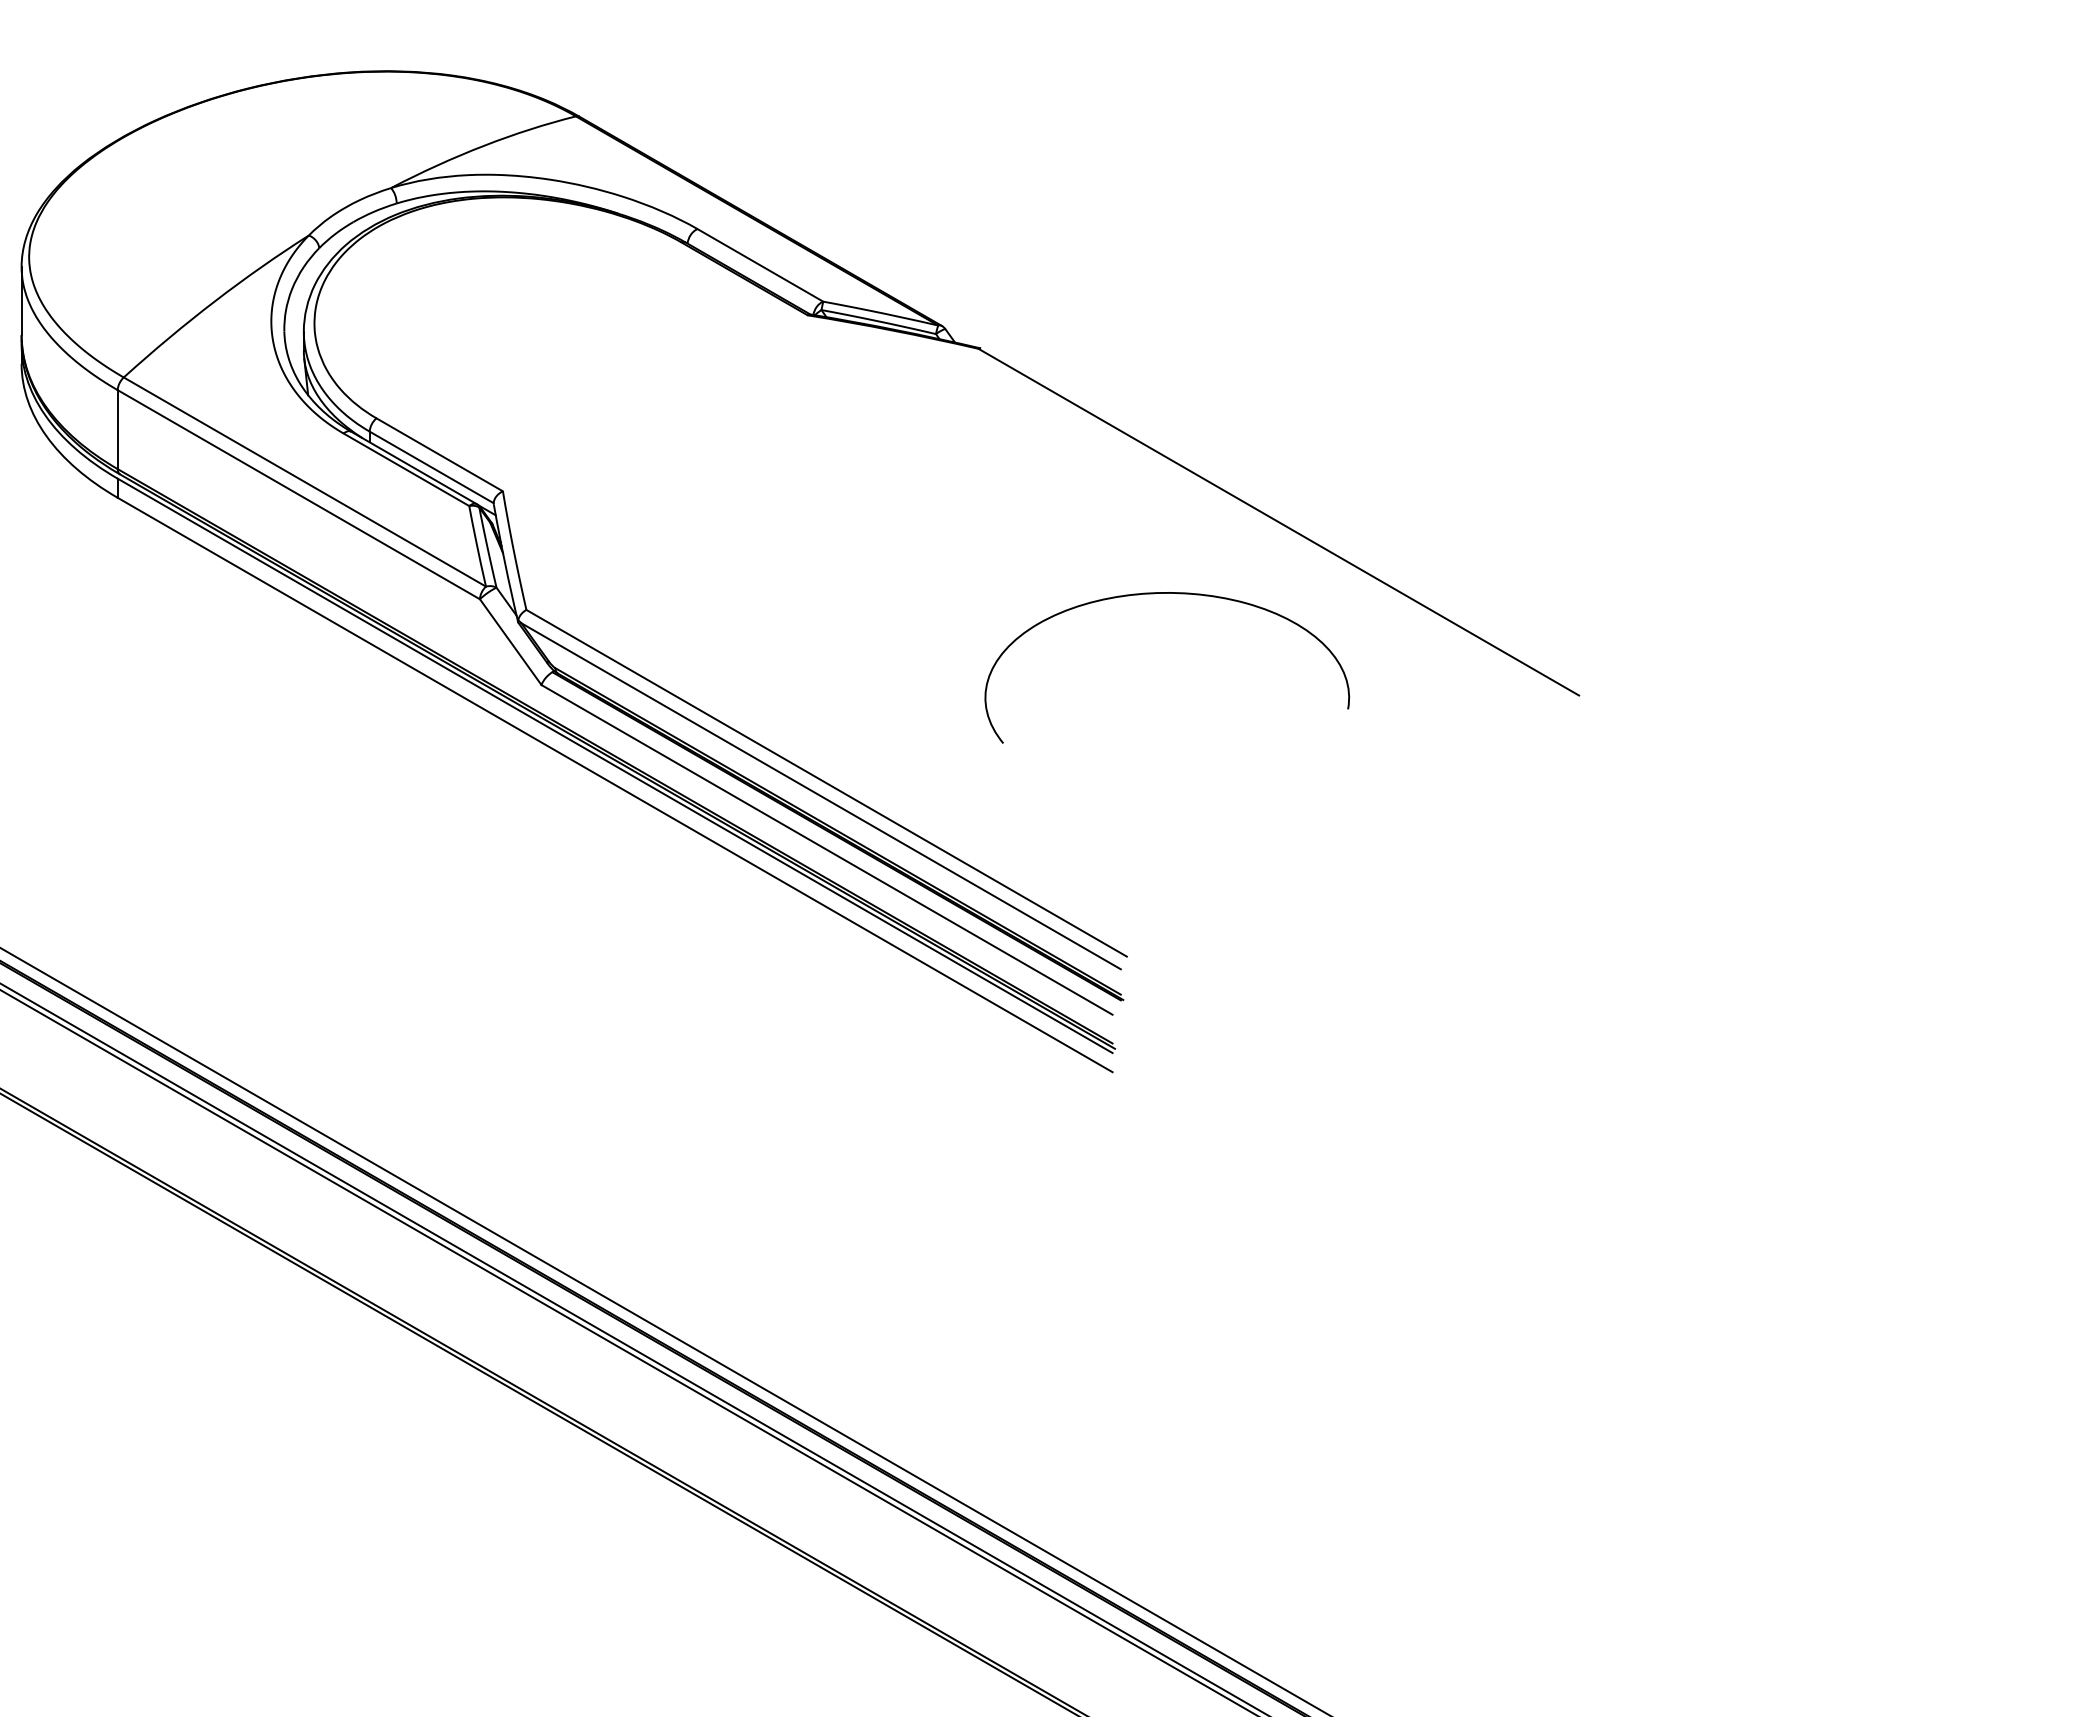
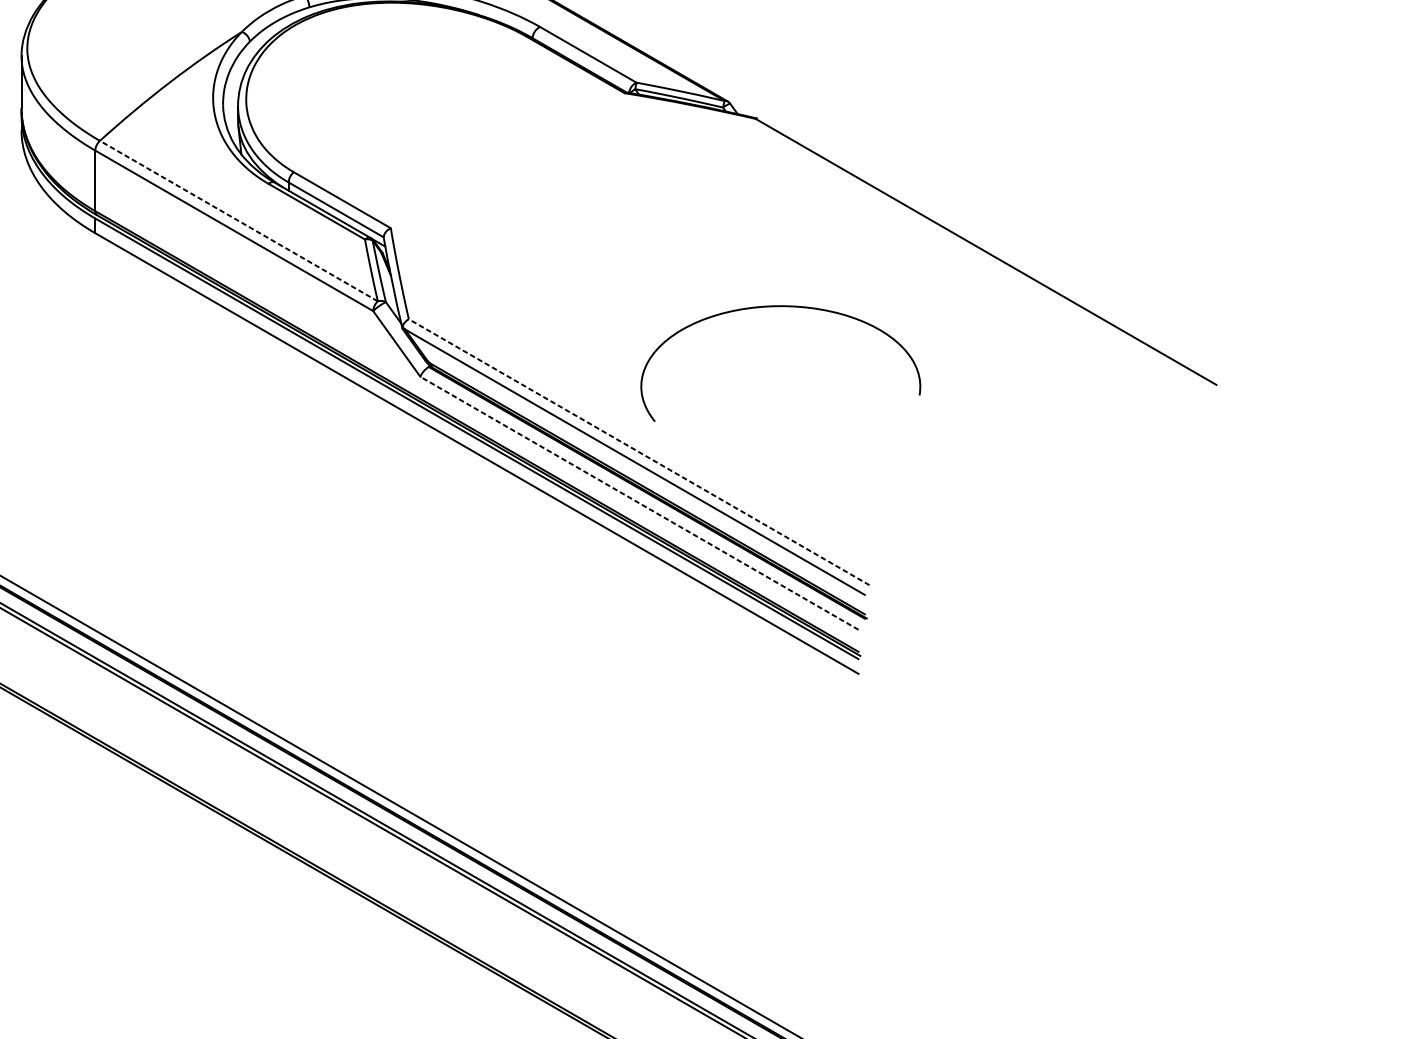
line: (304, 481) -> (238, 220), solid -> dashed
curve: (1179, 594) -> (790, 307), moved
line: (826, 783) -> (639, 452), solid -> dashed
line: (827, 849) -> (639, 503), solid -> dashed

